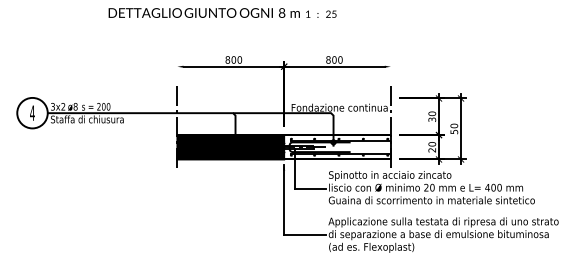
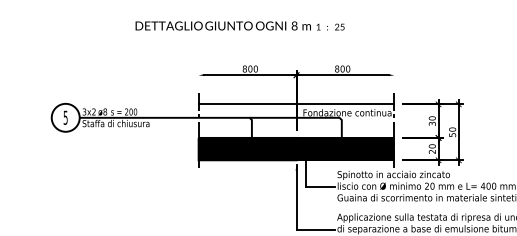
line: (283, 98) -> (295, 104), added
text: (32, 112) -> (65, 117), 4 -> 5
fill: (337, 147) -> (345, 149), added

